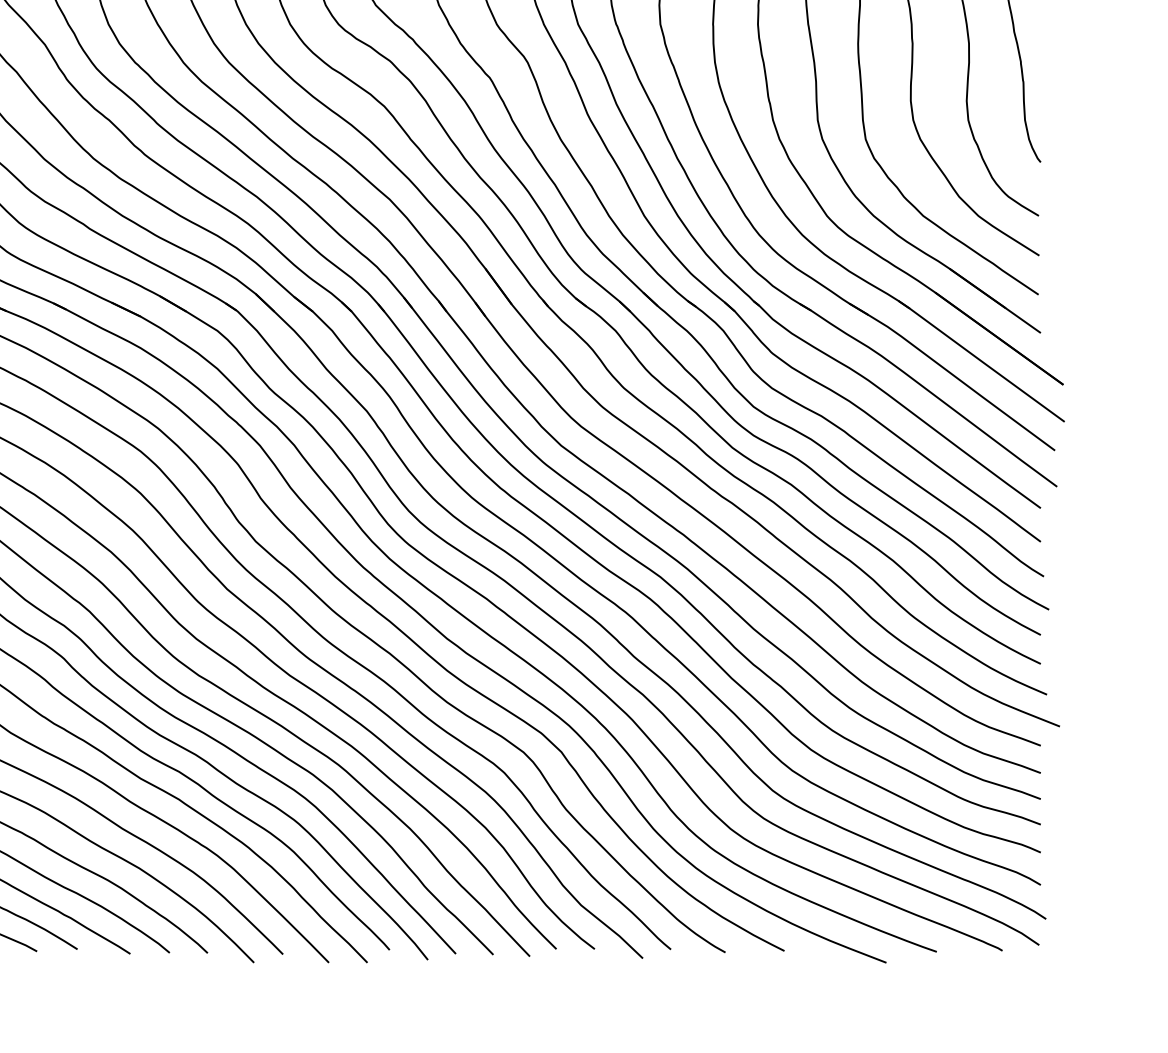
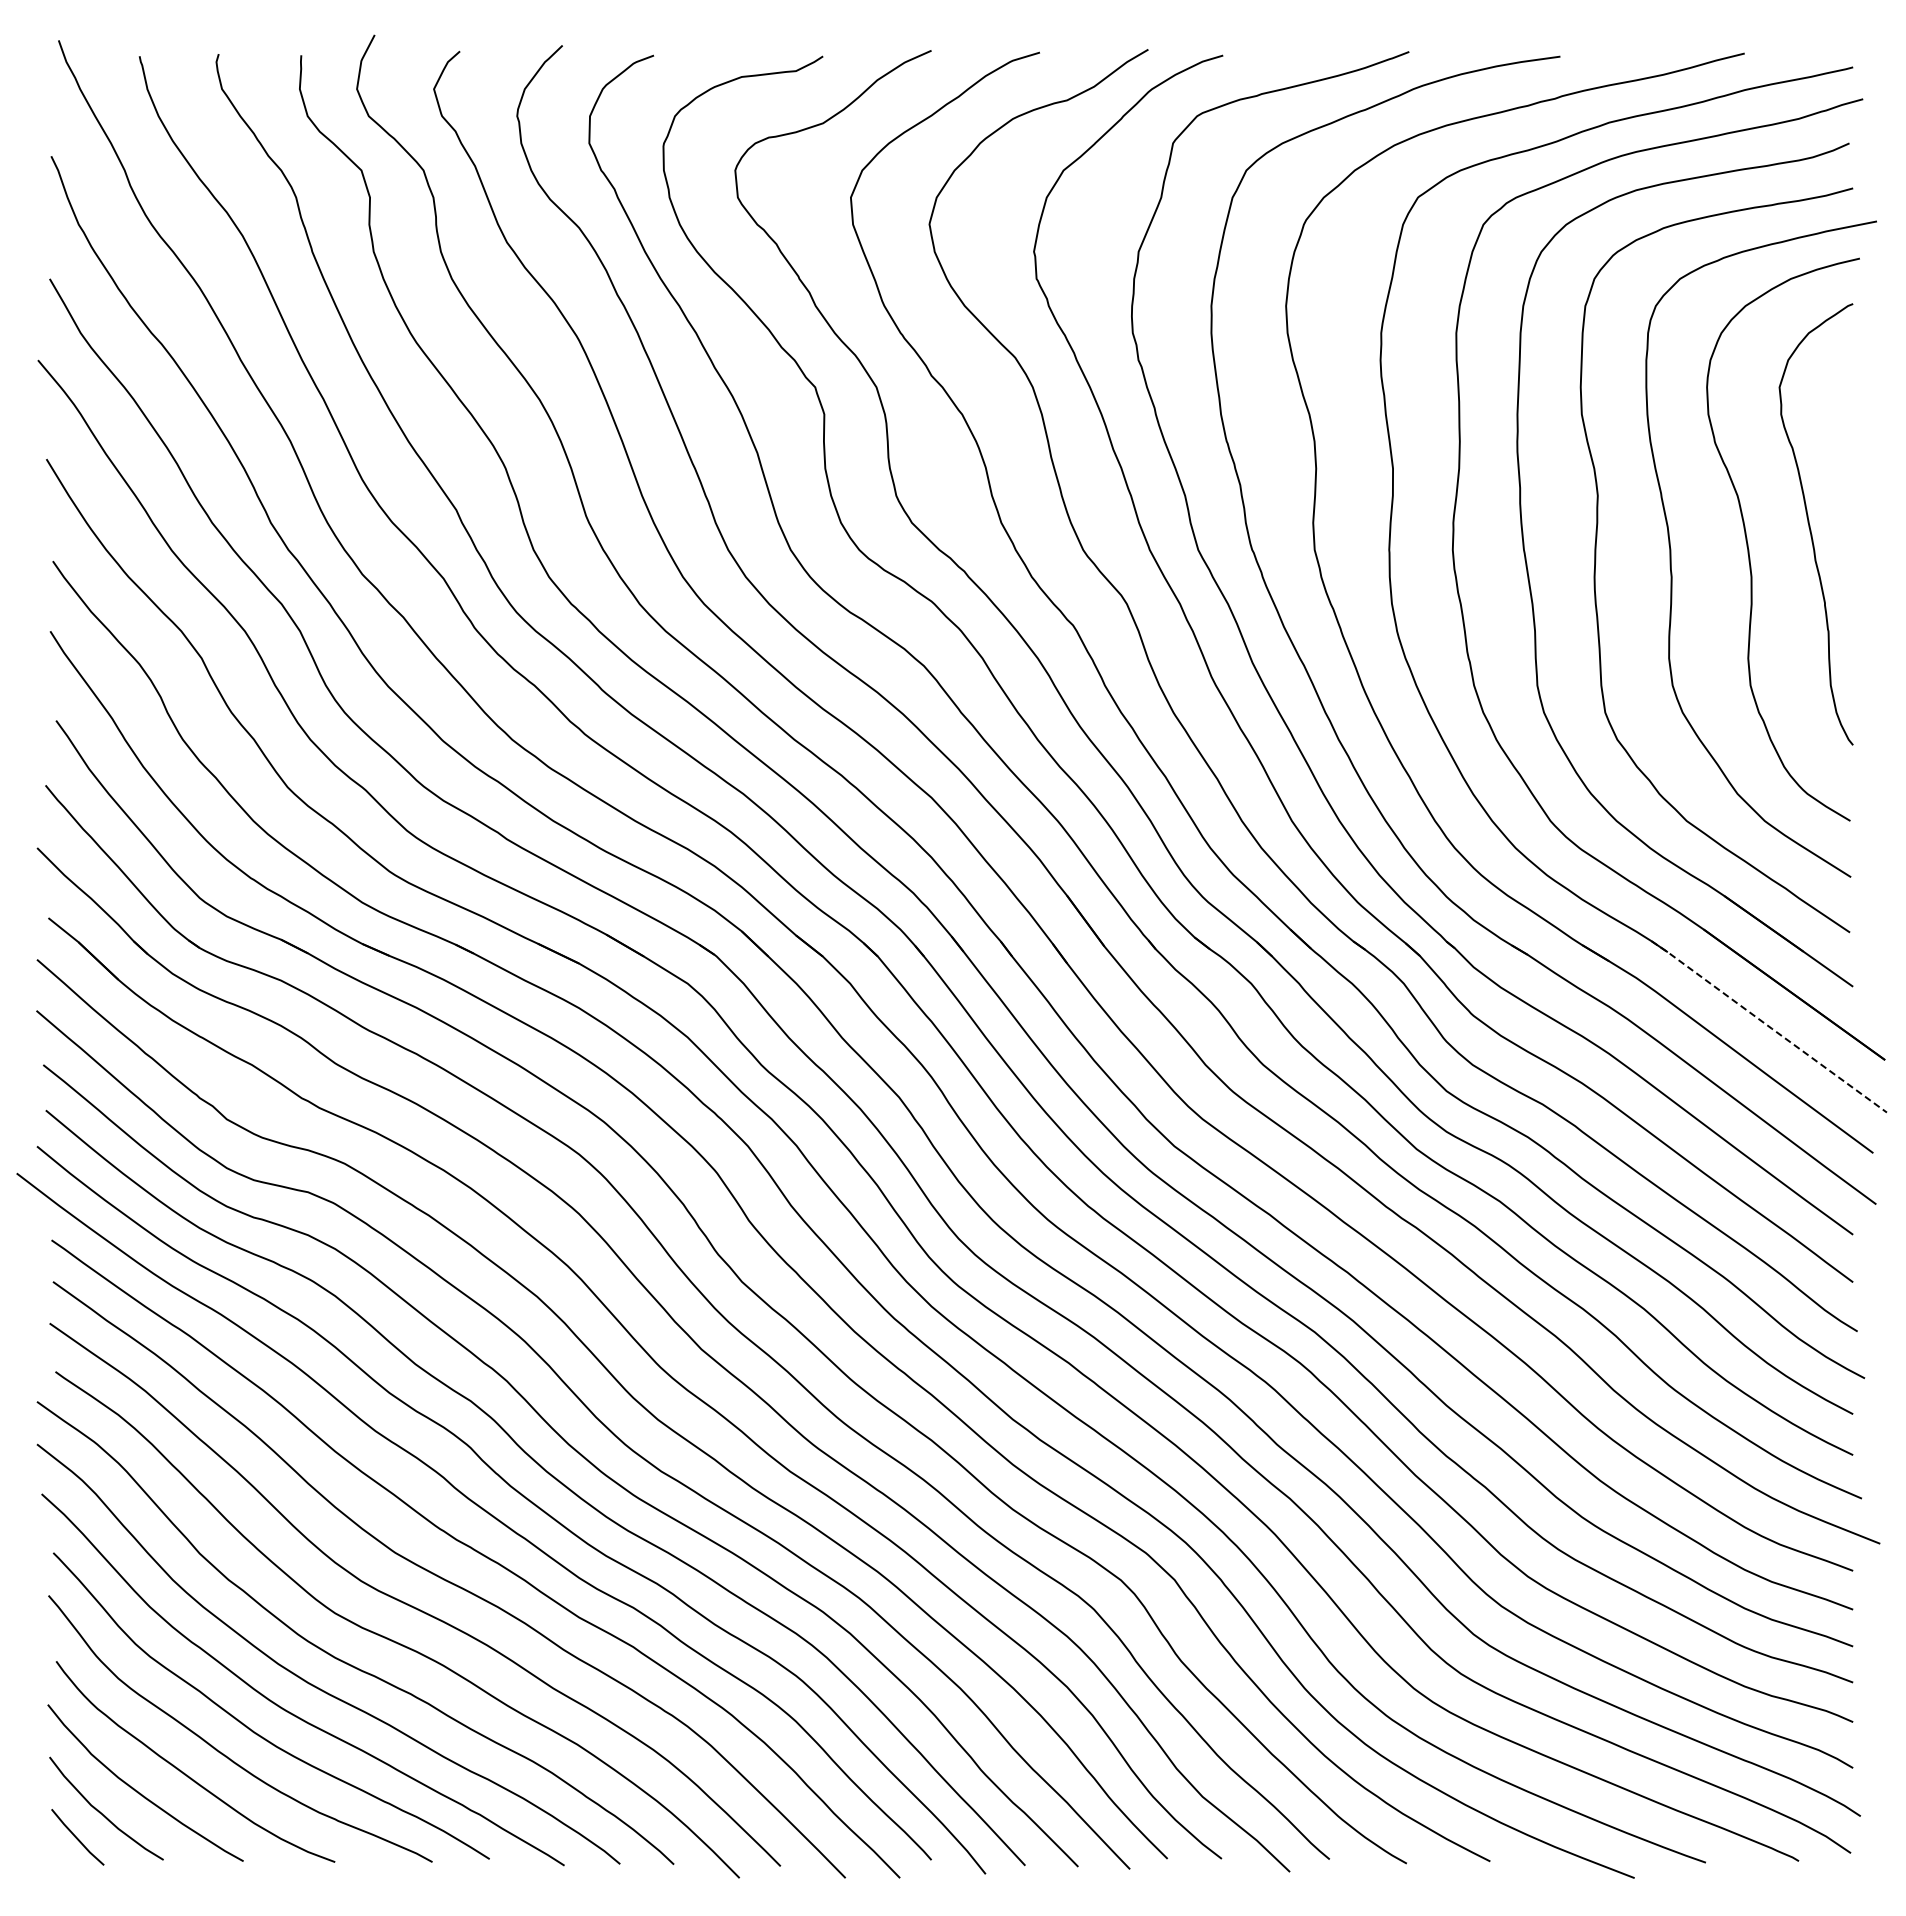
line: (981, 361) -> (1769, 1026), solid -> dashed

